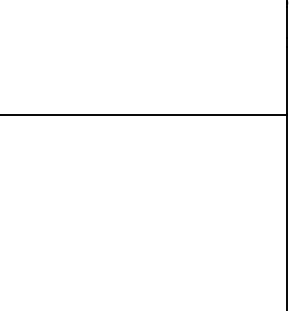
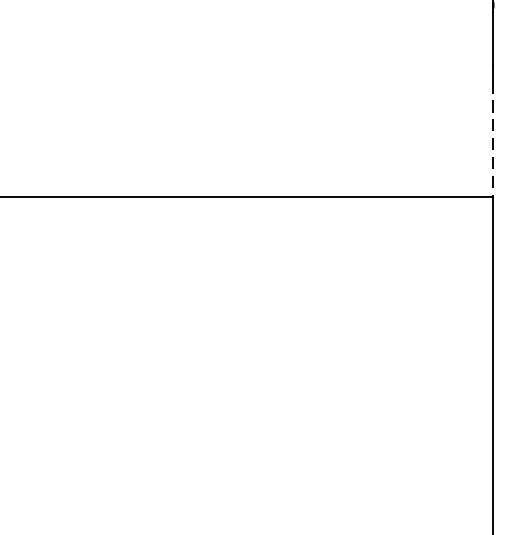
line: (287, 81) -> (494, 140), solid -> dashed

